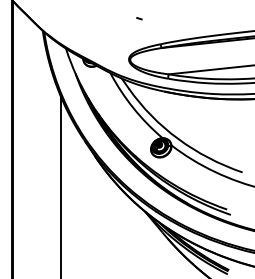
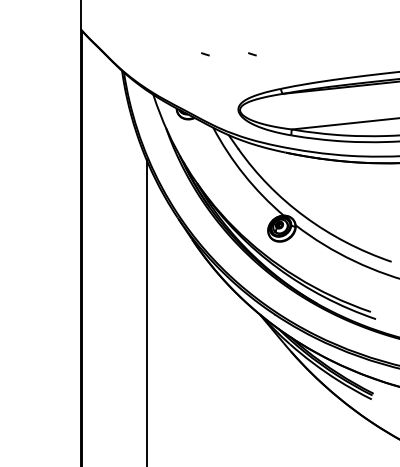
curve: (104, 18) -> (205, 54), added

